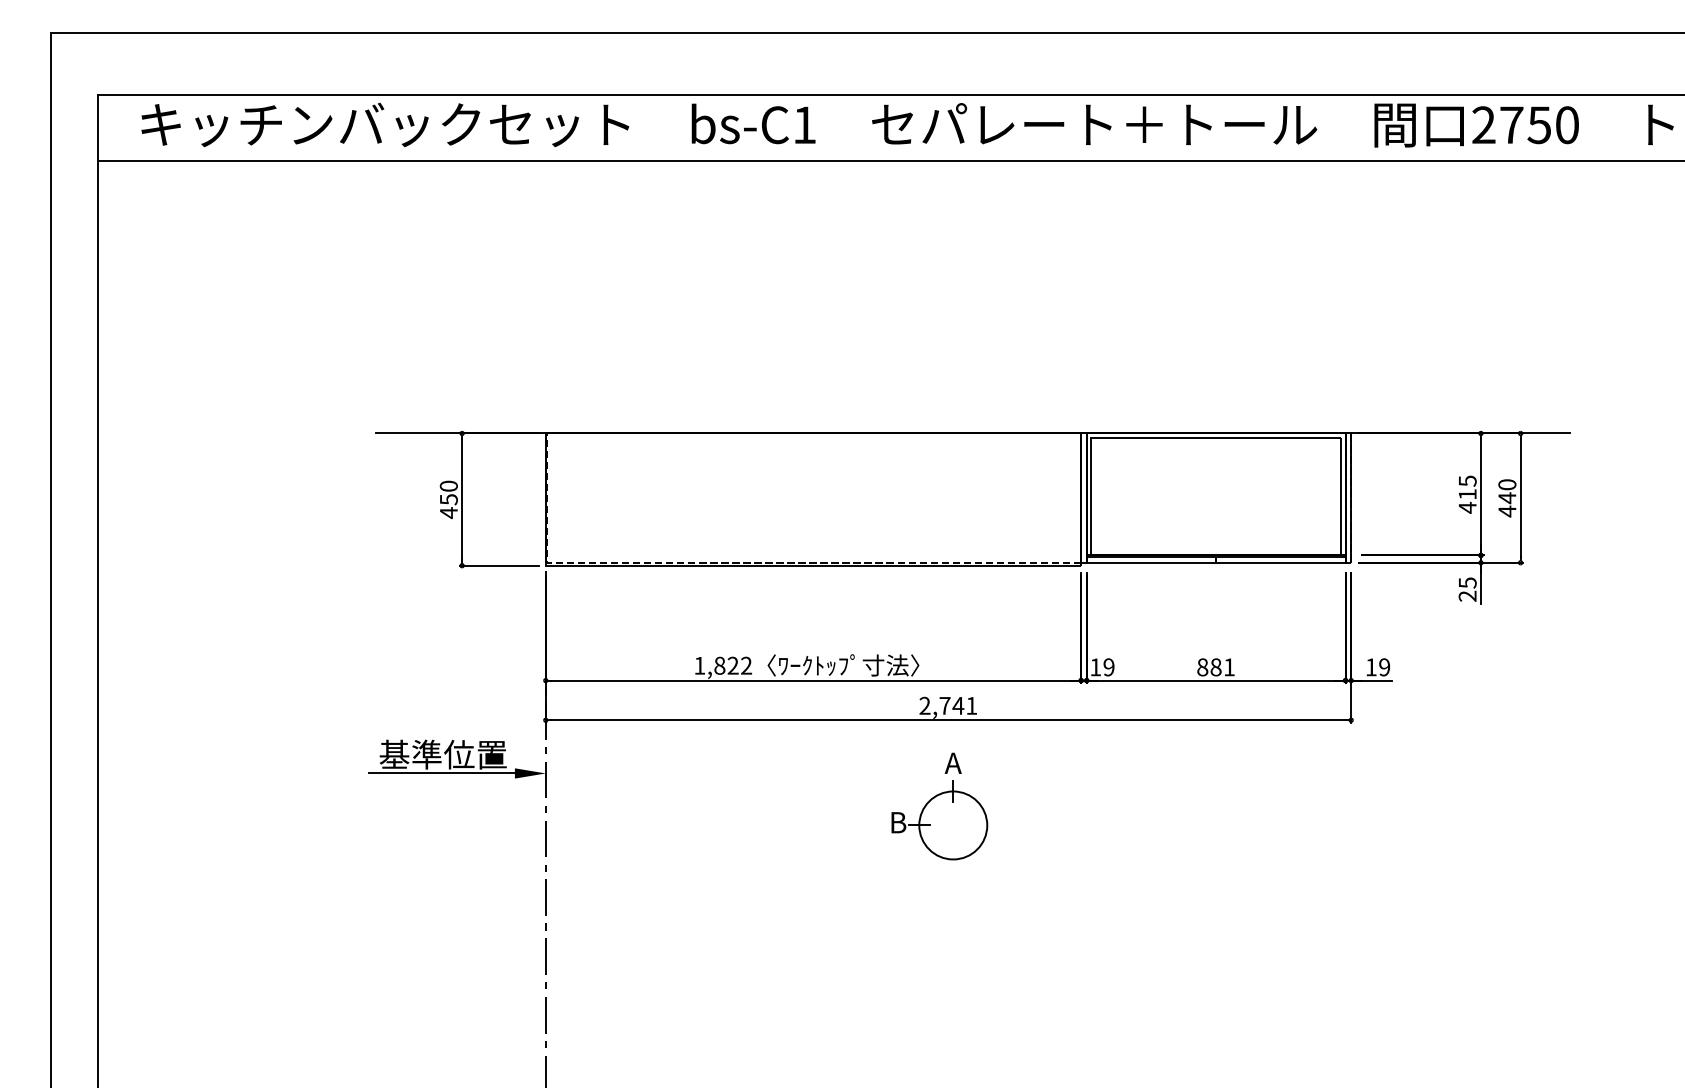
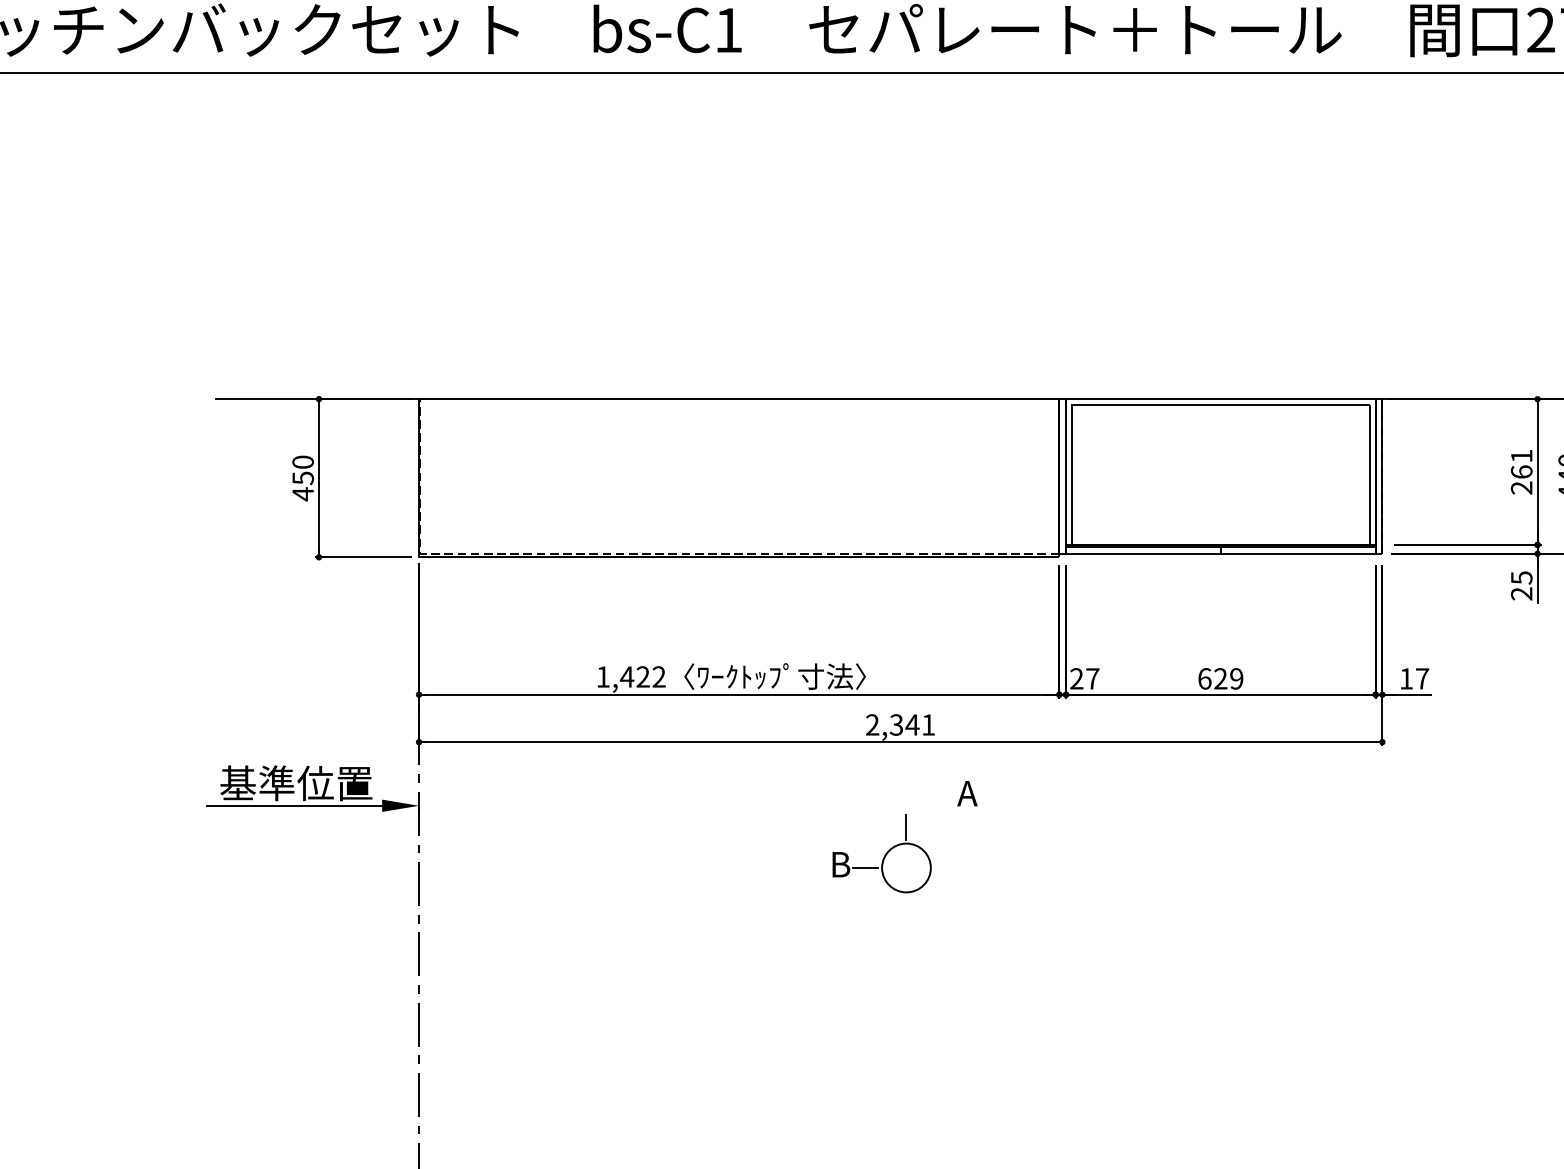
text: (1467, 494) -> (1521, 472), 415 -> 261
text: (719, 665) -> (626, 676), 1,822 -> 1,422
text: (1102, 667) -> (1084, 679), 19 -> 27
text: (1215, 667) -> (1220, 679), 881 -> 629
text: (1384, 667) -> (1422, 679), 19 -> 17
text: (944, 705) -> (895, 724), 2,741 -> 2,341
text: (952, 762) -> (966, 792), moved
circle: (953, 825) -> (906, 868), size x0.6

